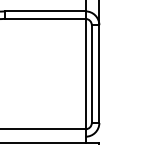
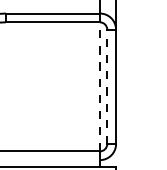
line: (85, 73) -> (99, 86), solid -> dashed
line: (91, 74) -> (106, 87), solid -> dashed

